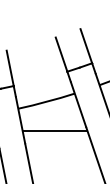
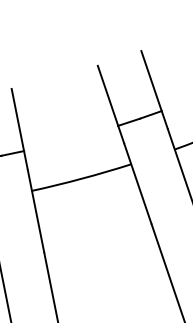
line: (54, 130) -> (95, 229), removed

